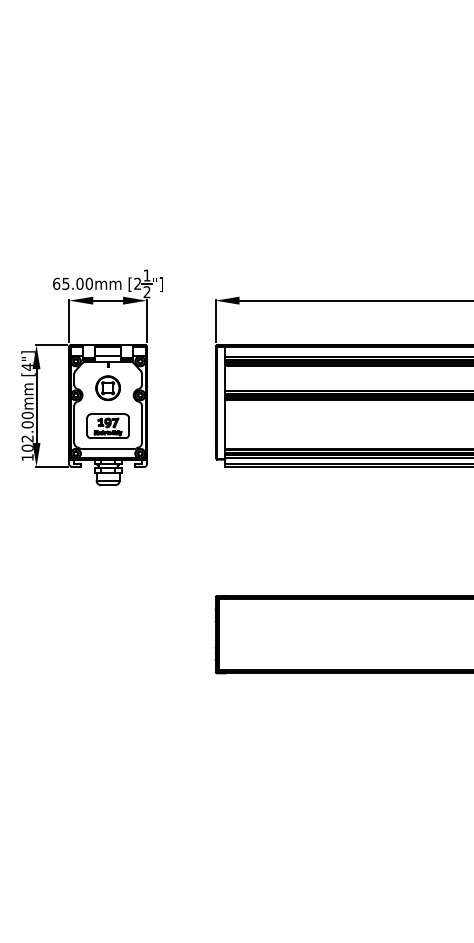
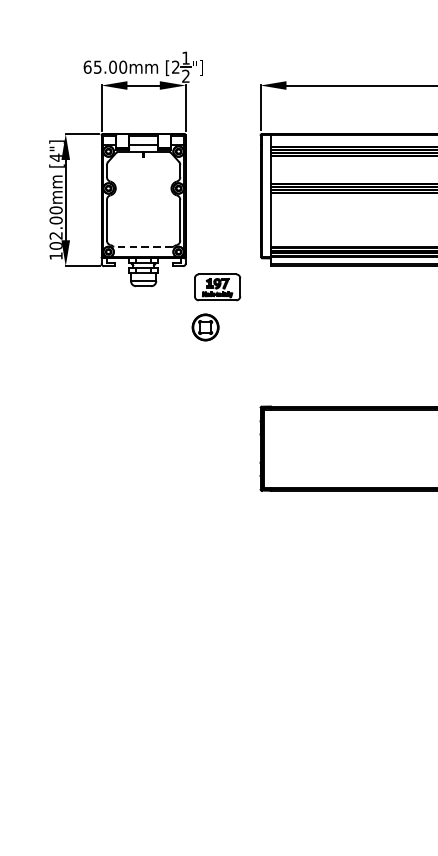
part: (107, 387) -> (204, 326), moved
part: (107, 426) -> (216, 287), moved
line: (107, 448) -> (142, 246), solid -> dashed

